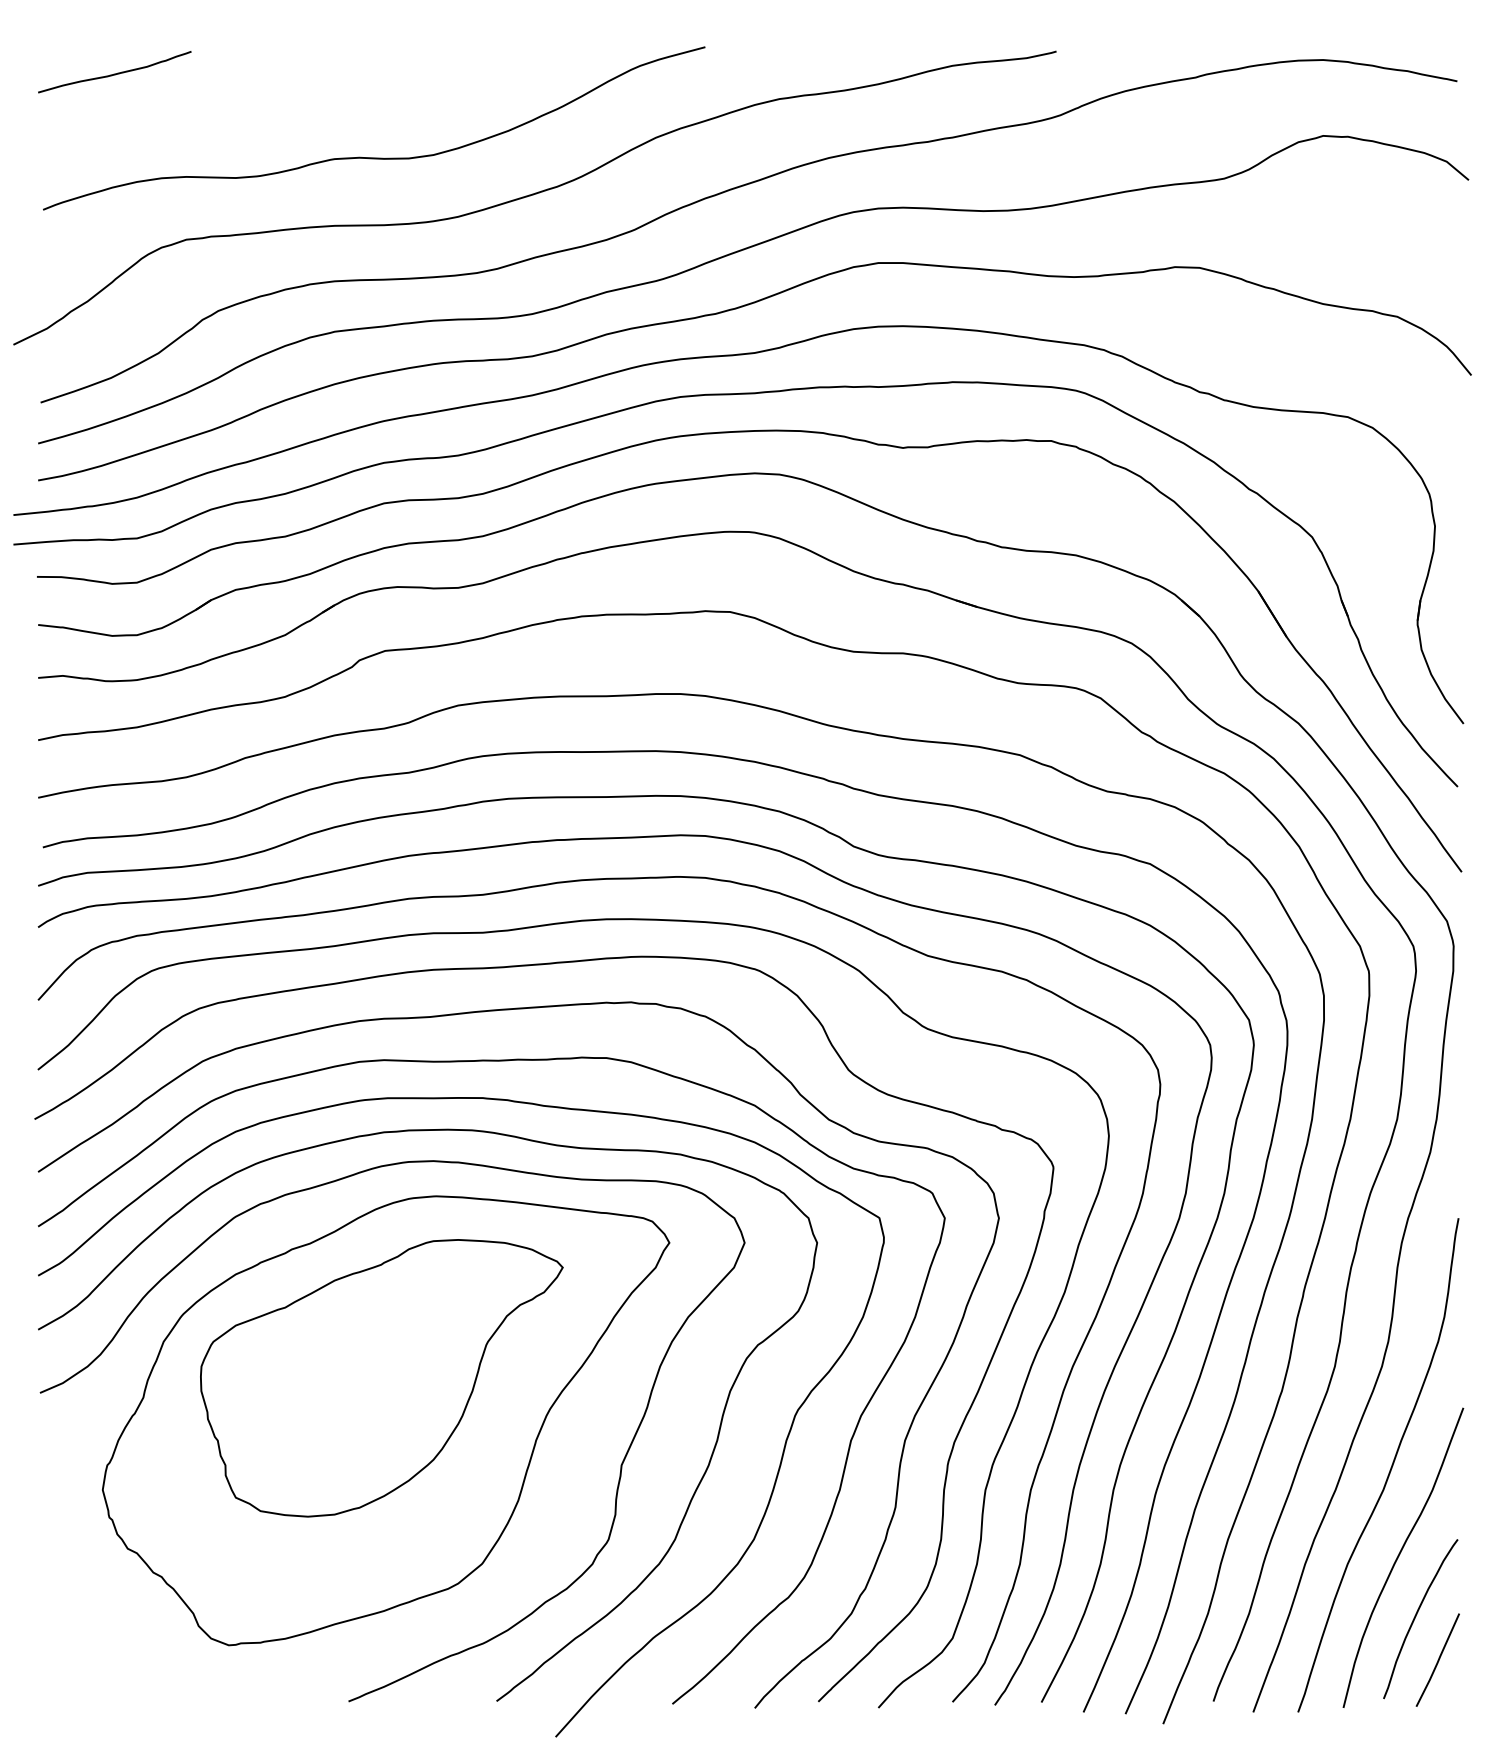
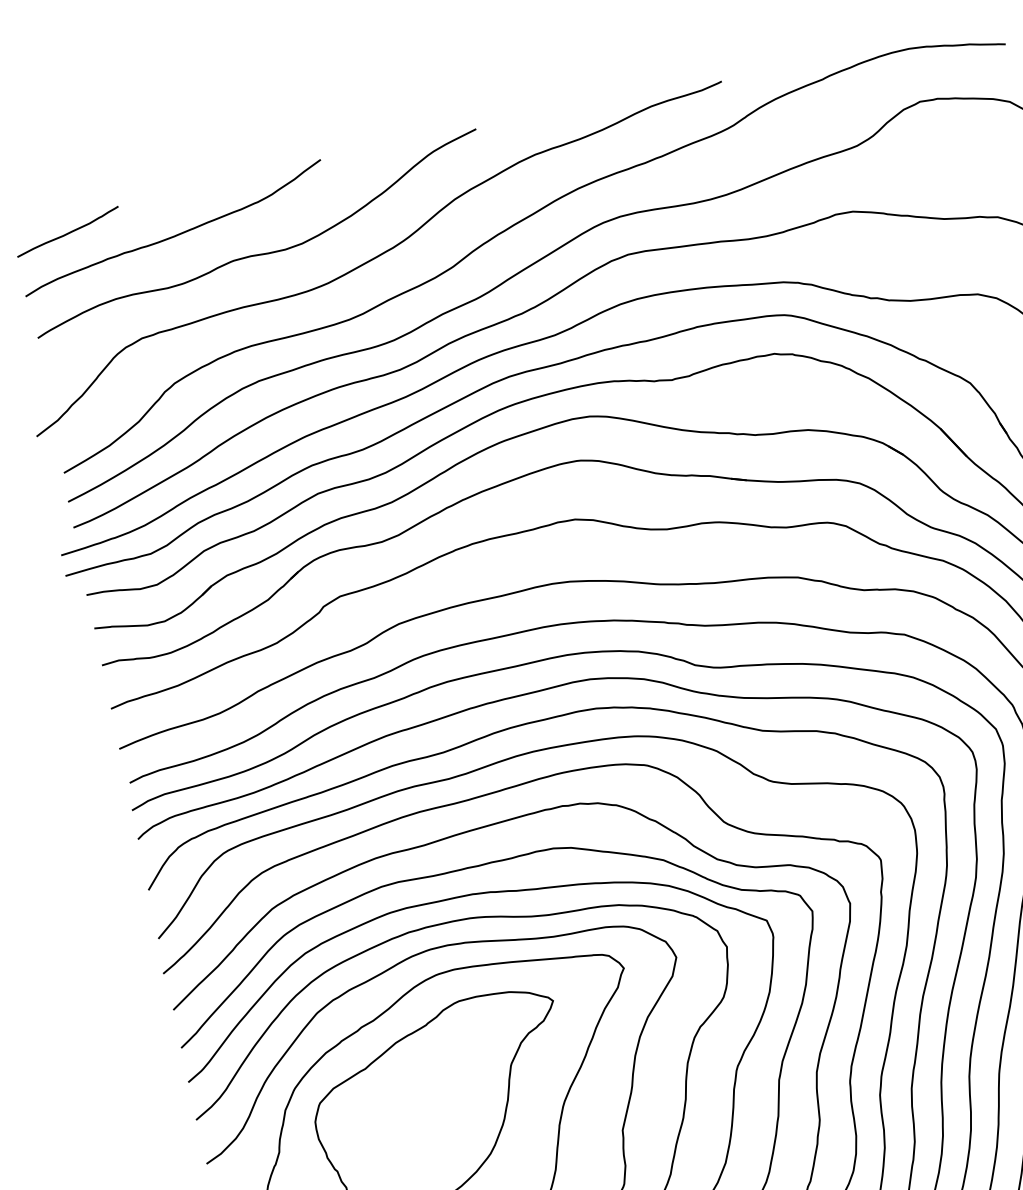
curve: (264, 106) -> (177, 234), added

